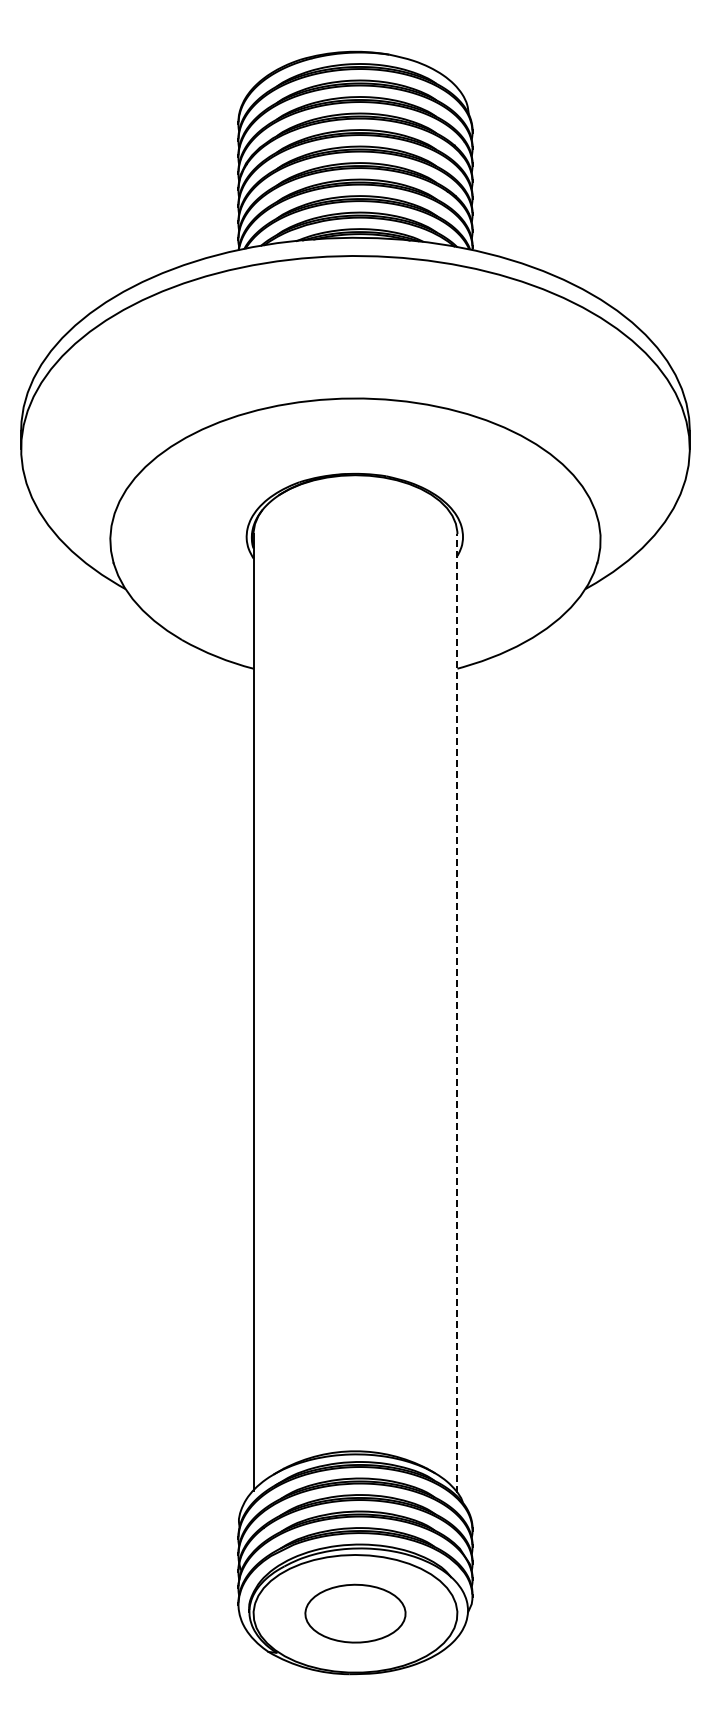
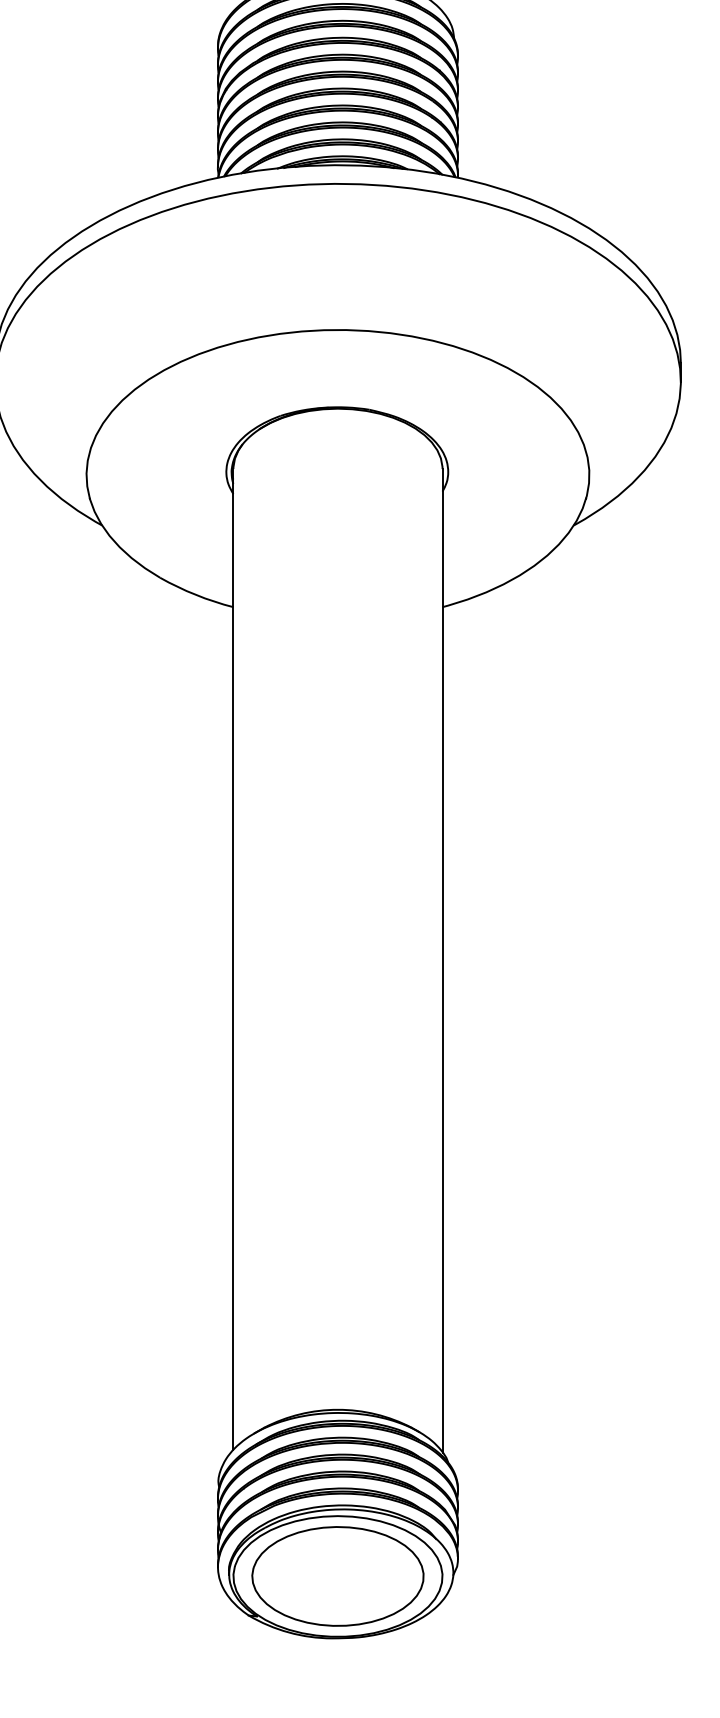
line: (457, 1013) -> (442, 960), dashed -> solid
part: (355, 1613) -> (337, 1576), size x1.67

